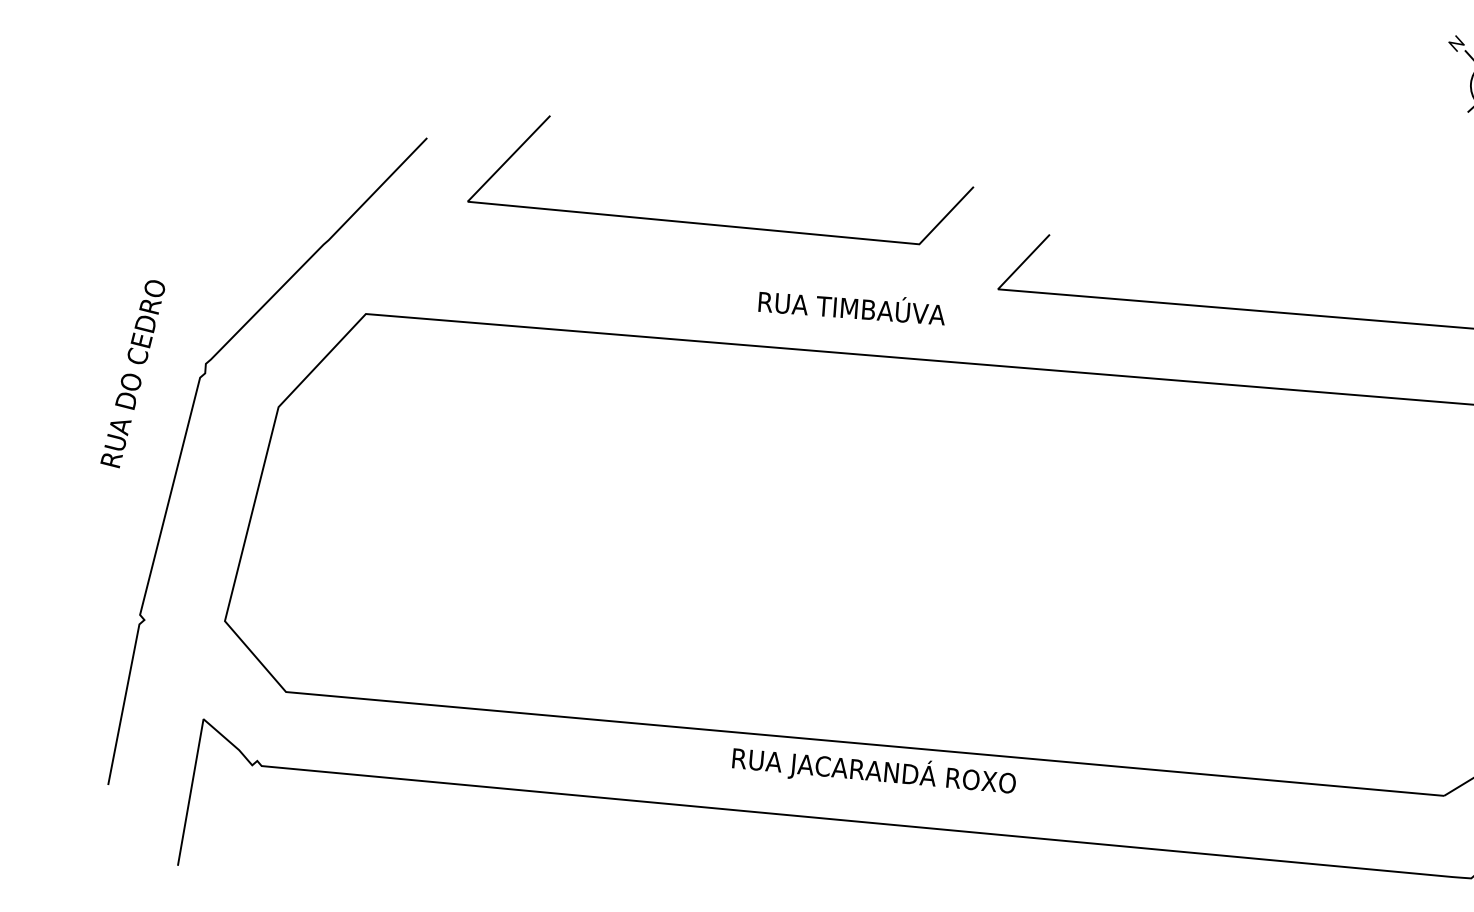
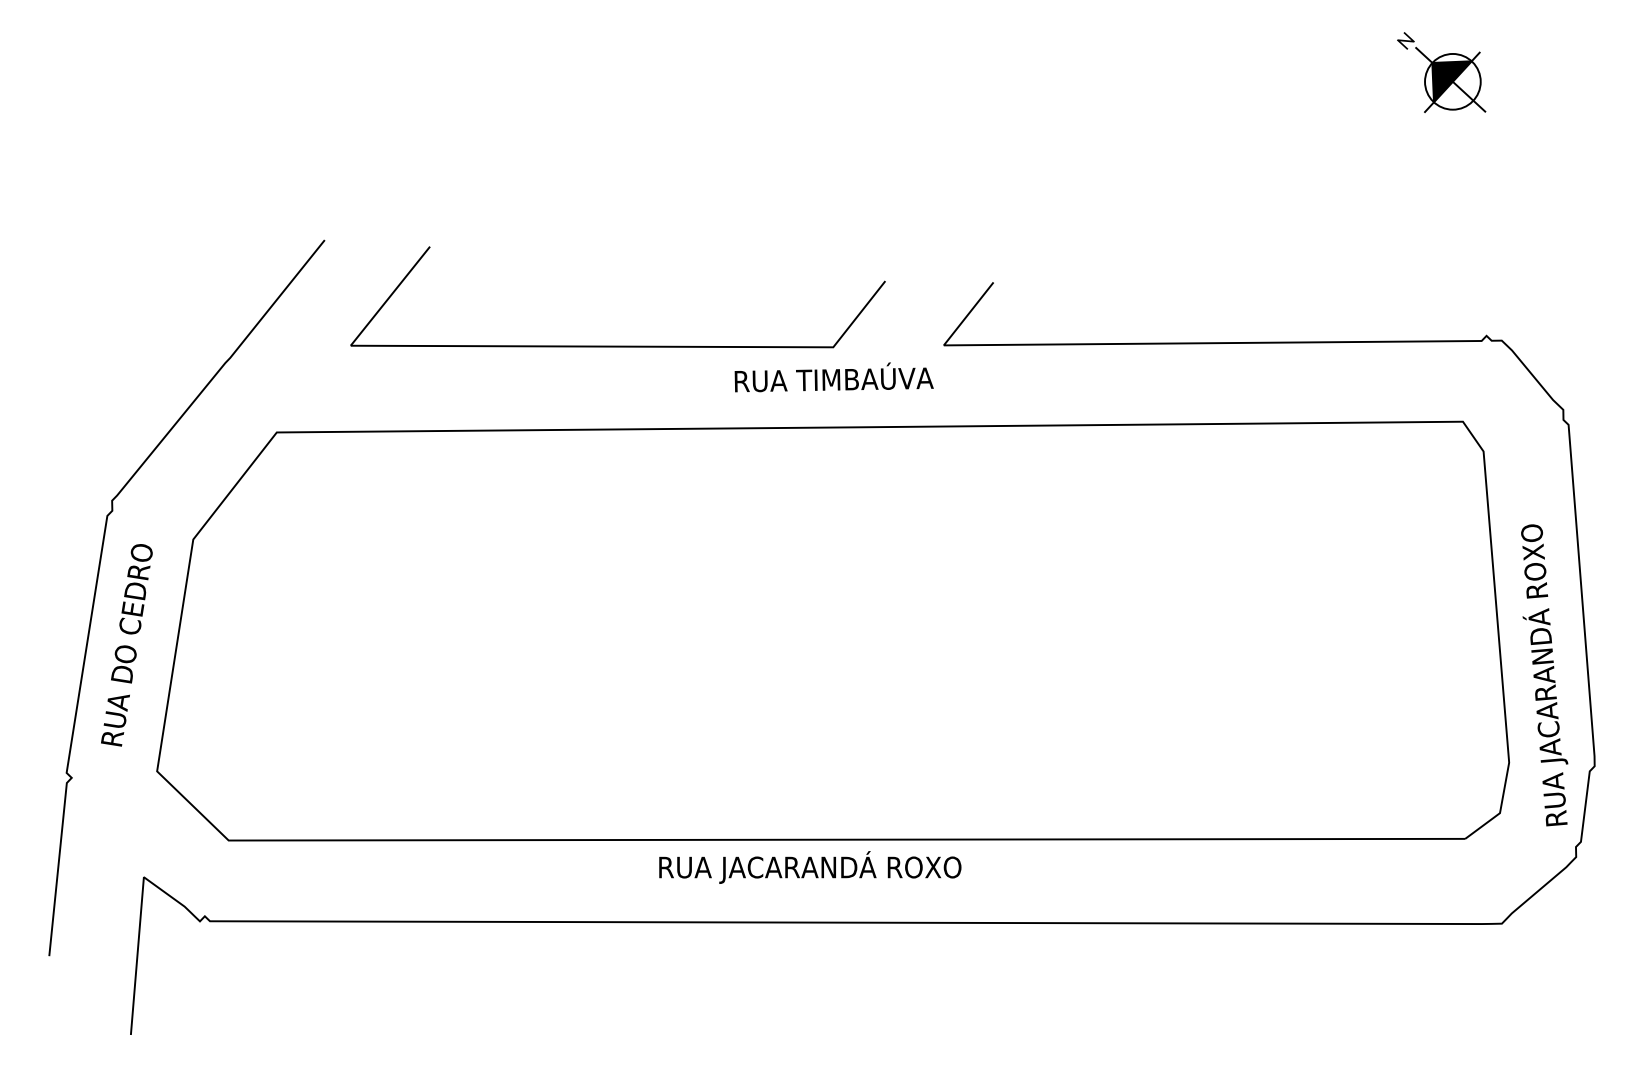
part: (717, 224) -> (617, 345), moved
text: (851, 306) -> (833, 377), moved
text: (132, 374) -> (126, 645), moved
text: (874, 771) -> (810, 867), moved

